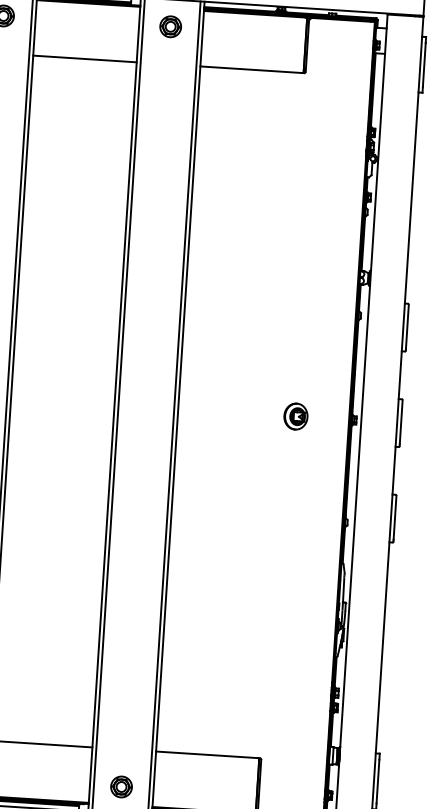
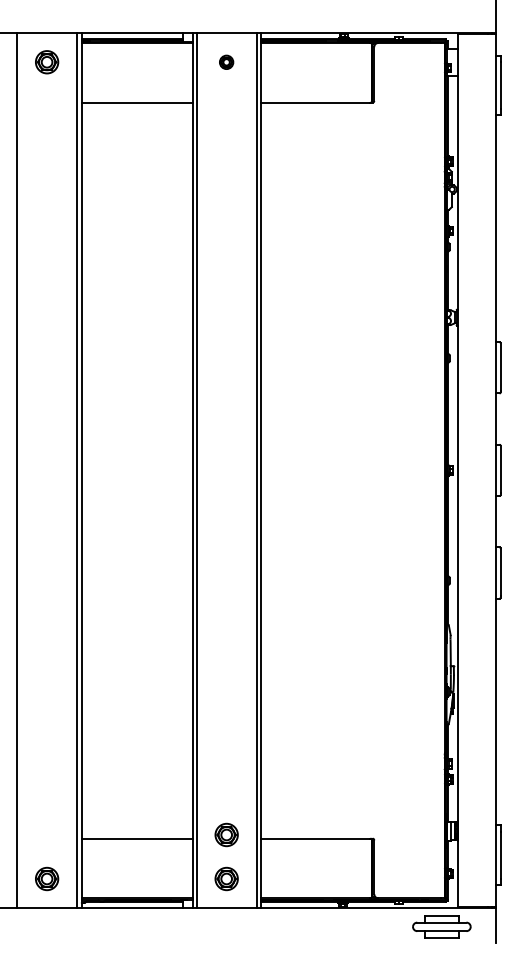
part: (170, 27) -> (226, 62), size x0.6
part: (295, 416) -> (387, 470), removed
part: (124, 745) -> (226, 834), added

